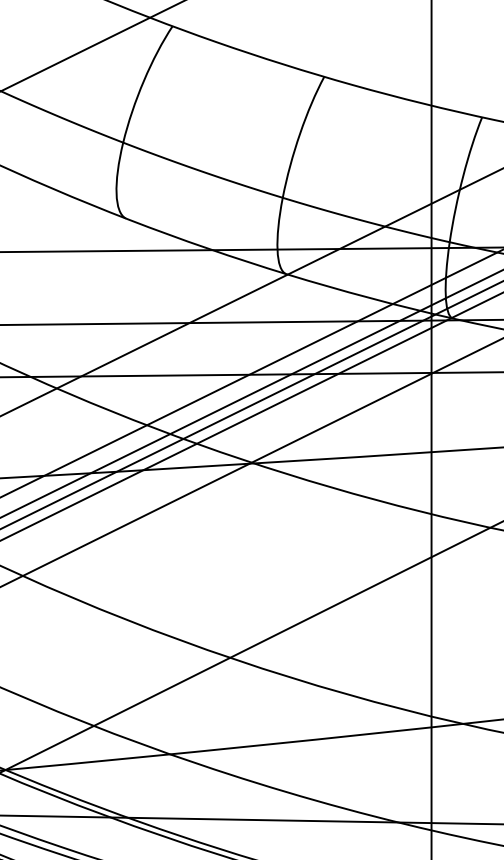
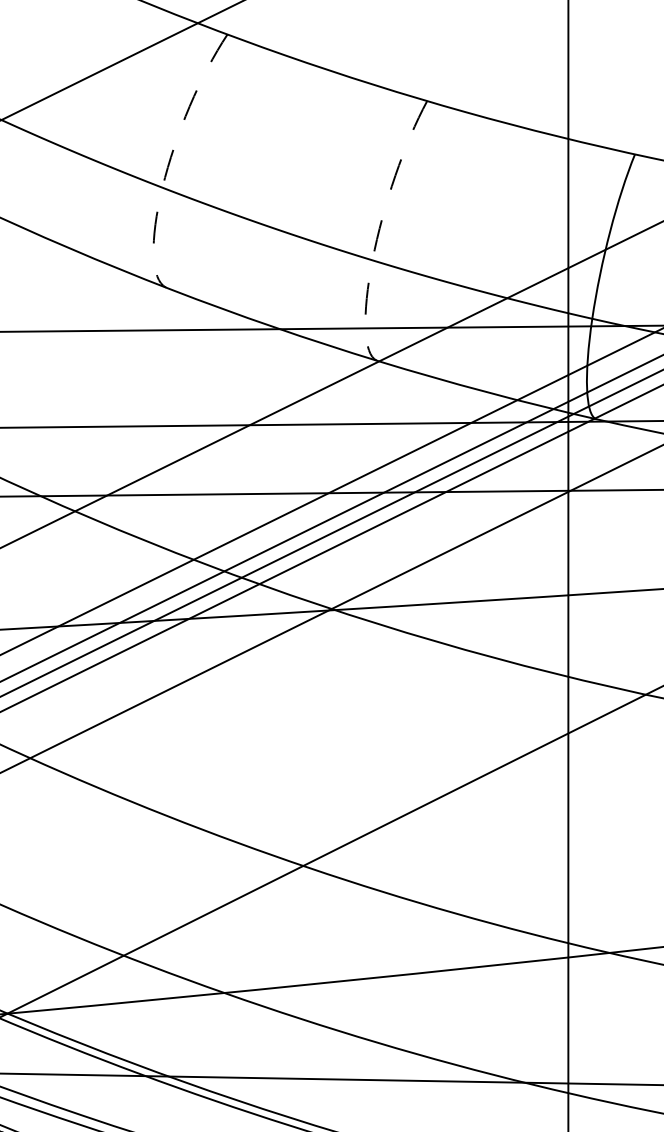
arc: (127, 126) -> (168, 166), solid -> dashed
arc: (286, 181) -> (377, 238), solid -> dashed

